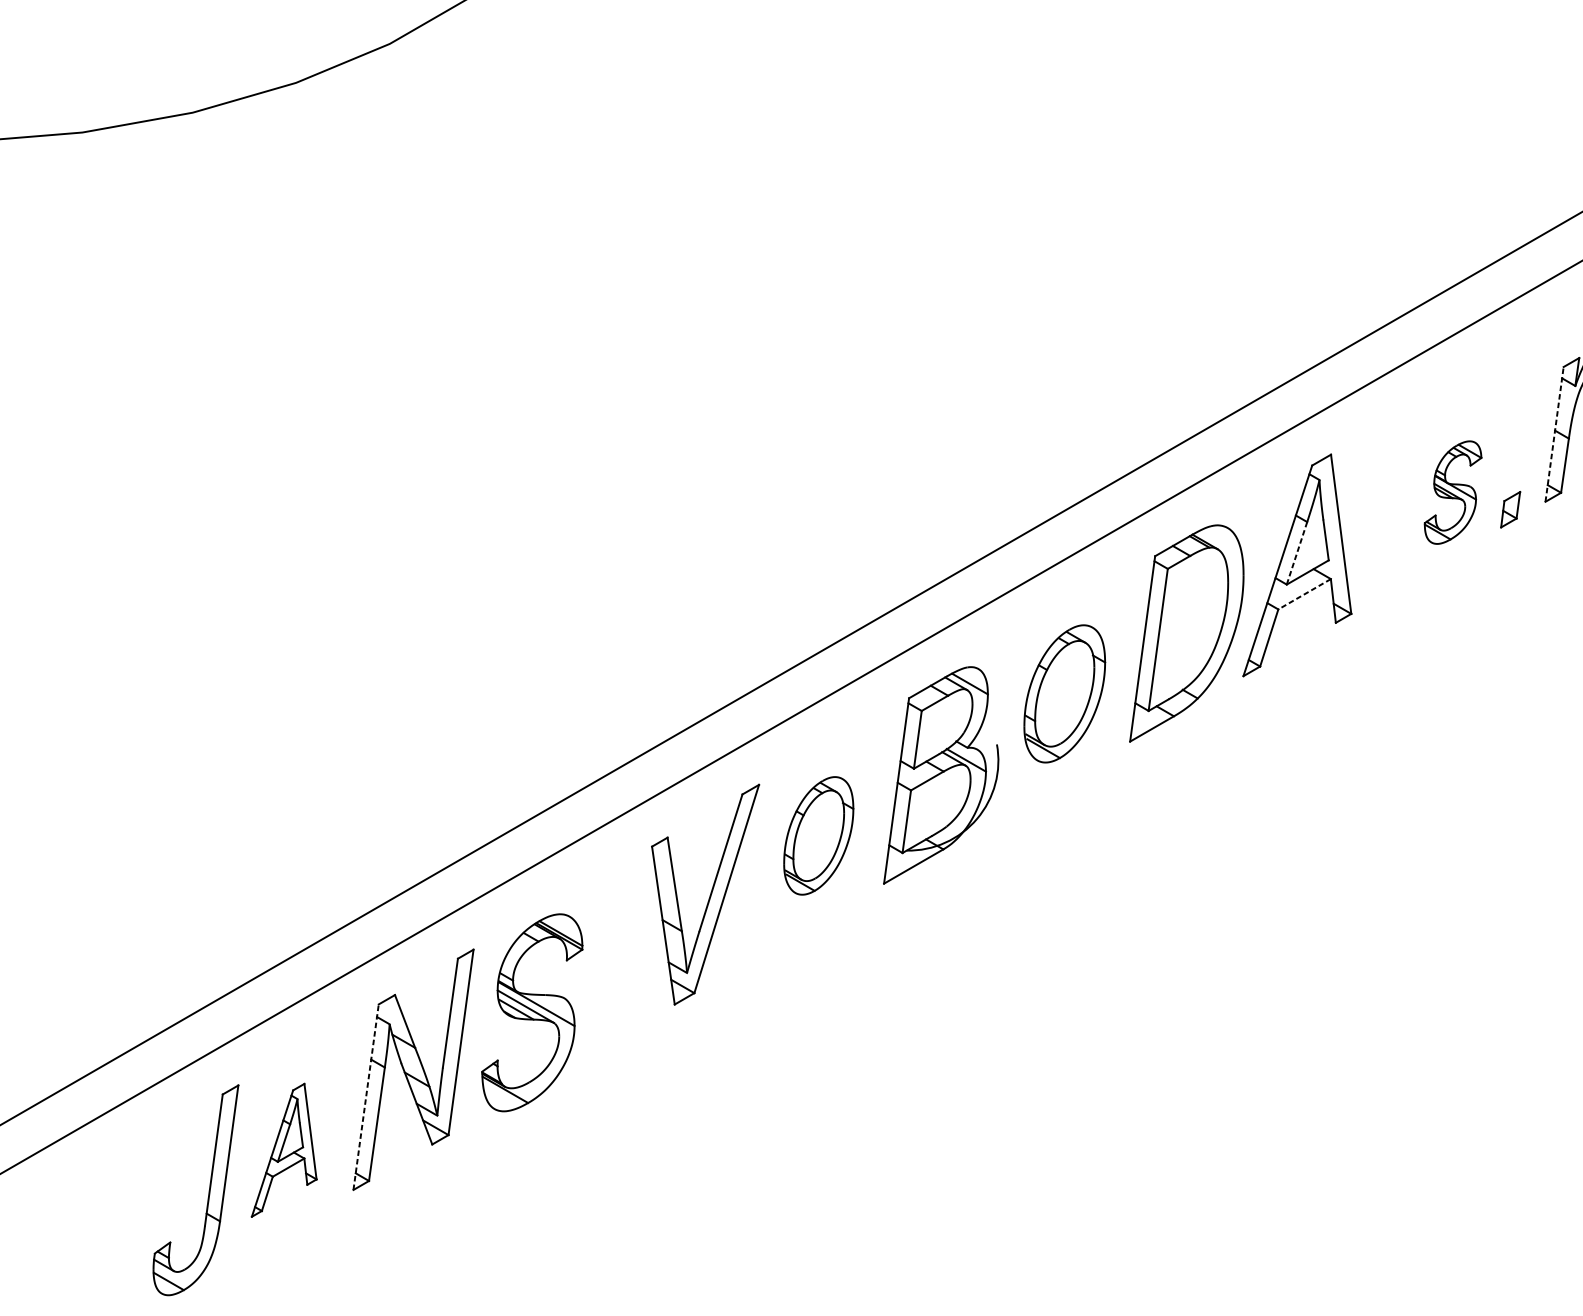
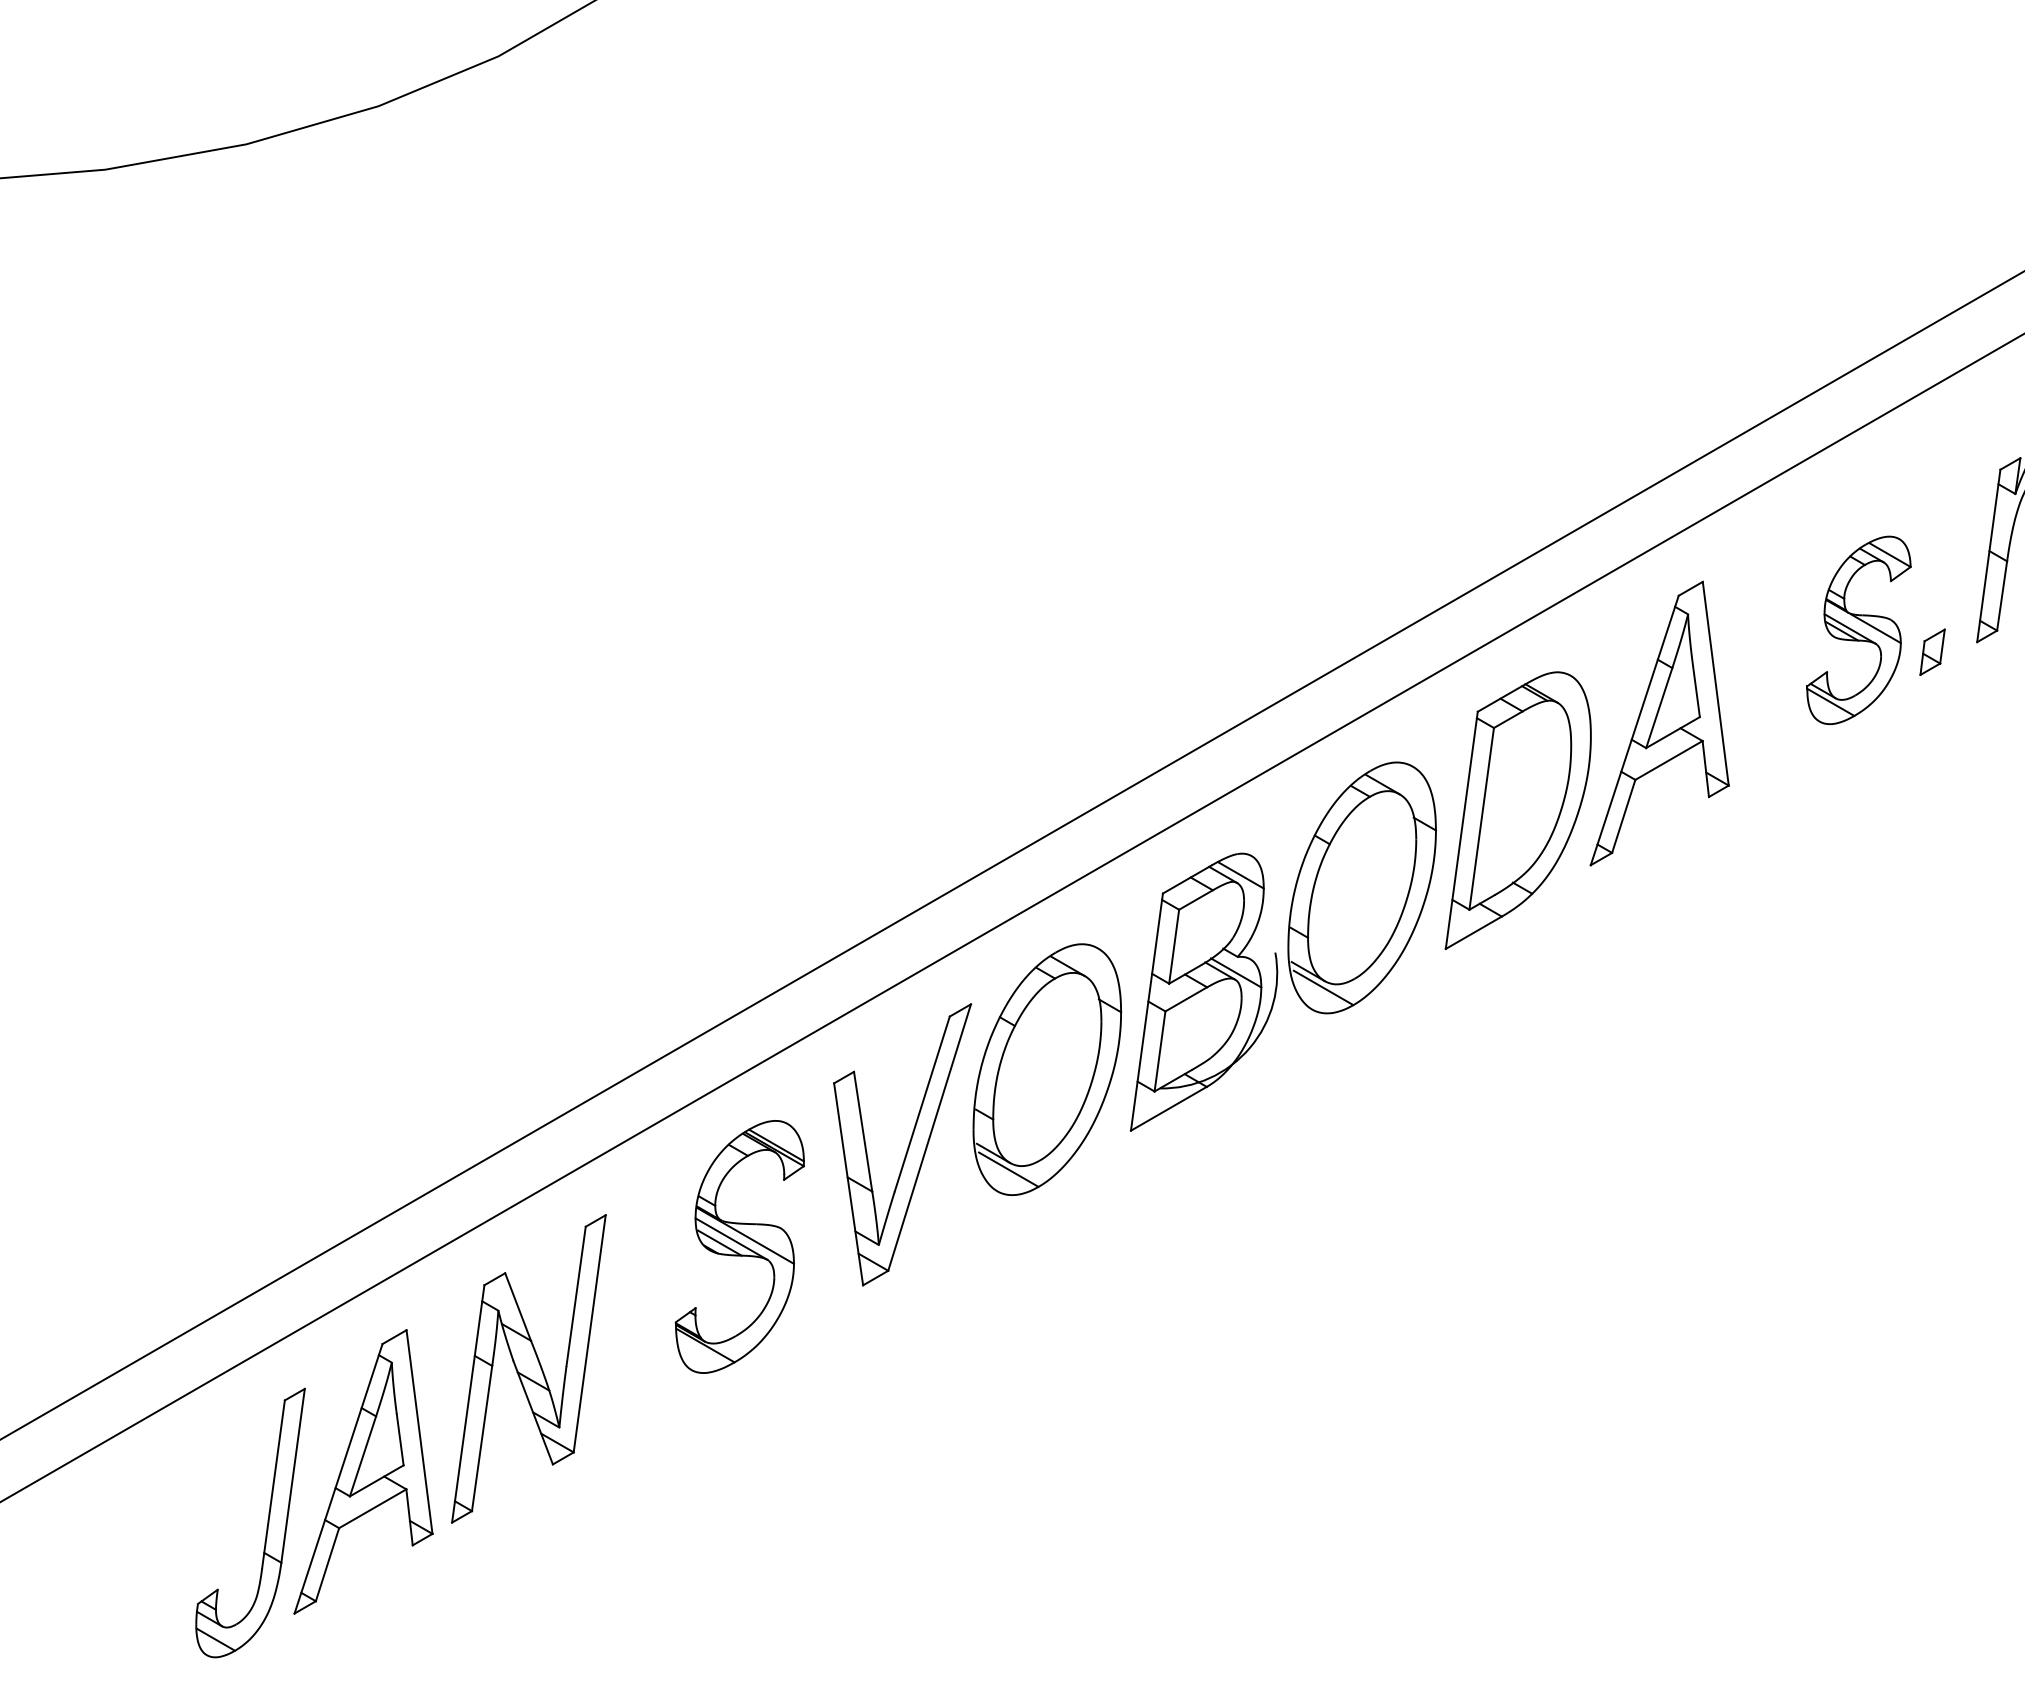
line: (1554, 434) -> (1988, 555), dashed -> solid
part: (1452, 492) -> (1858, 630), size x1.43
line: (1297, 553) -> (1659, 708), dashed -> solid
line: (1305, 594) -> (1669, 760), dashed -> solid
part: (1064, 693) -> (1361, 887), size x1.43
part: (818, 835) -> (1047, 1069), size x1.67
part: (532, 1012) -> (739, 1246), moved
line: (366, 1096) -> (468, 1403), dashed -> solid
part: (284, 1150) -> (363, 1471), size x1.67

